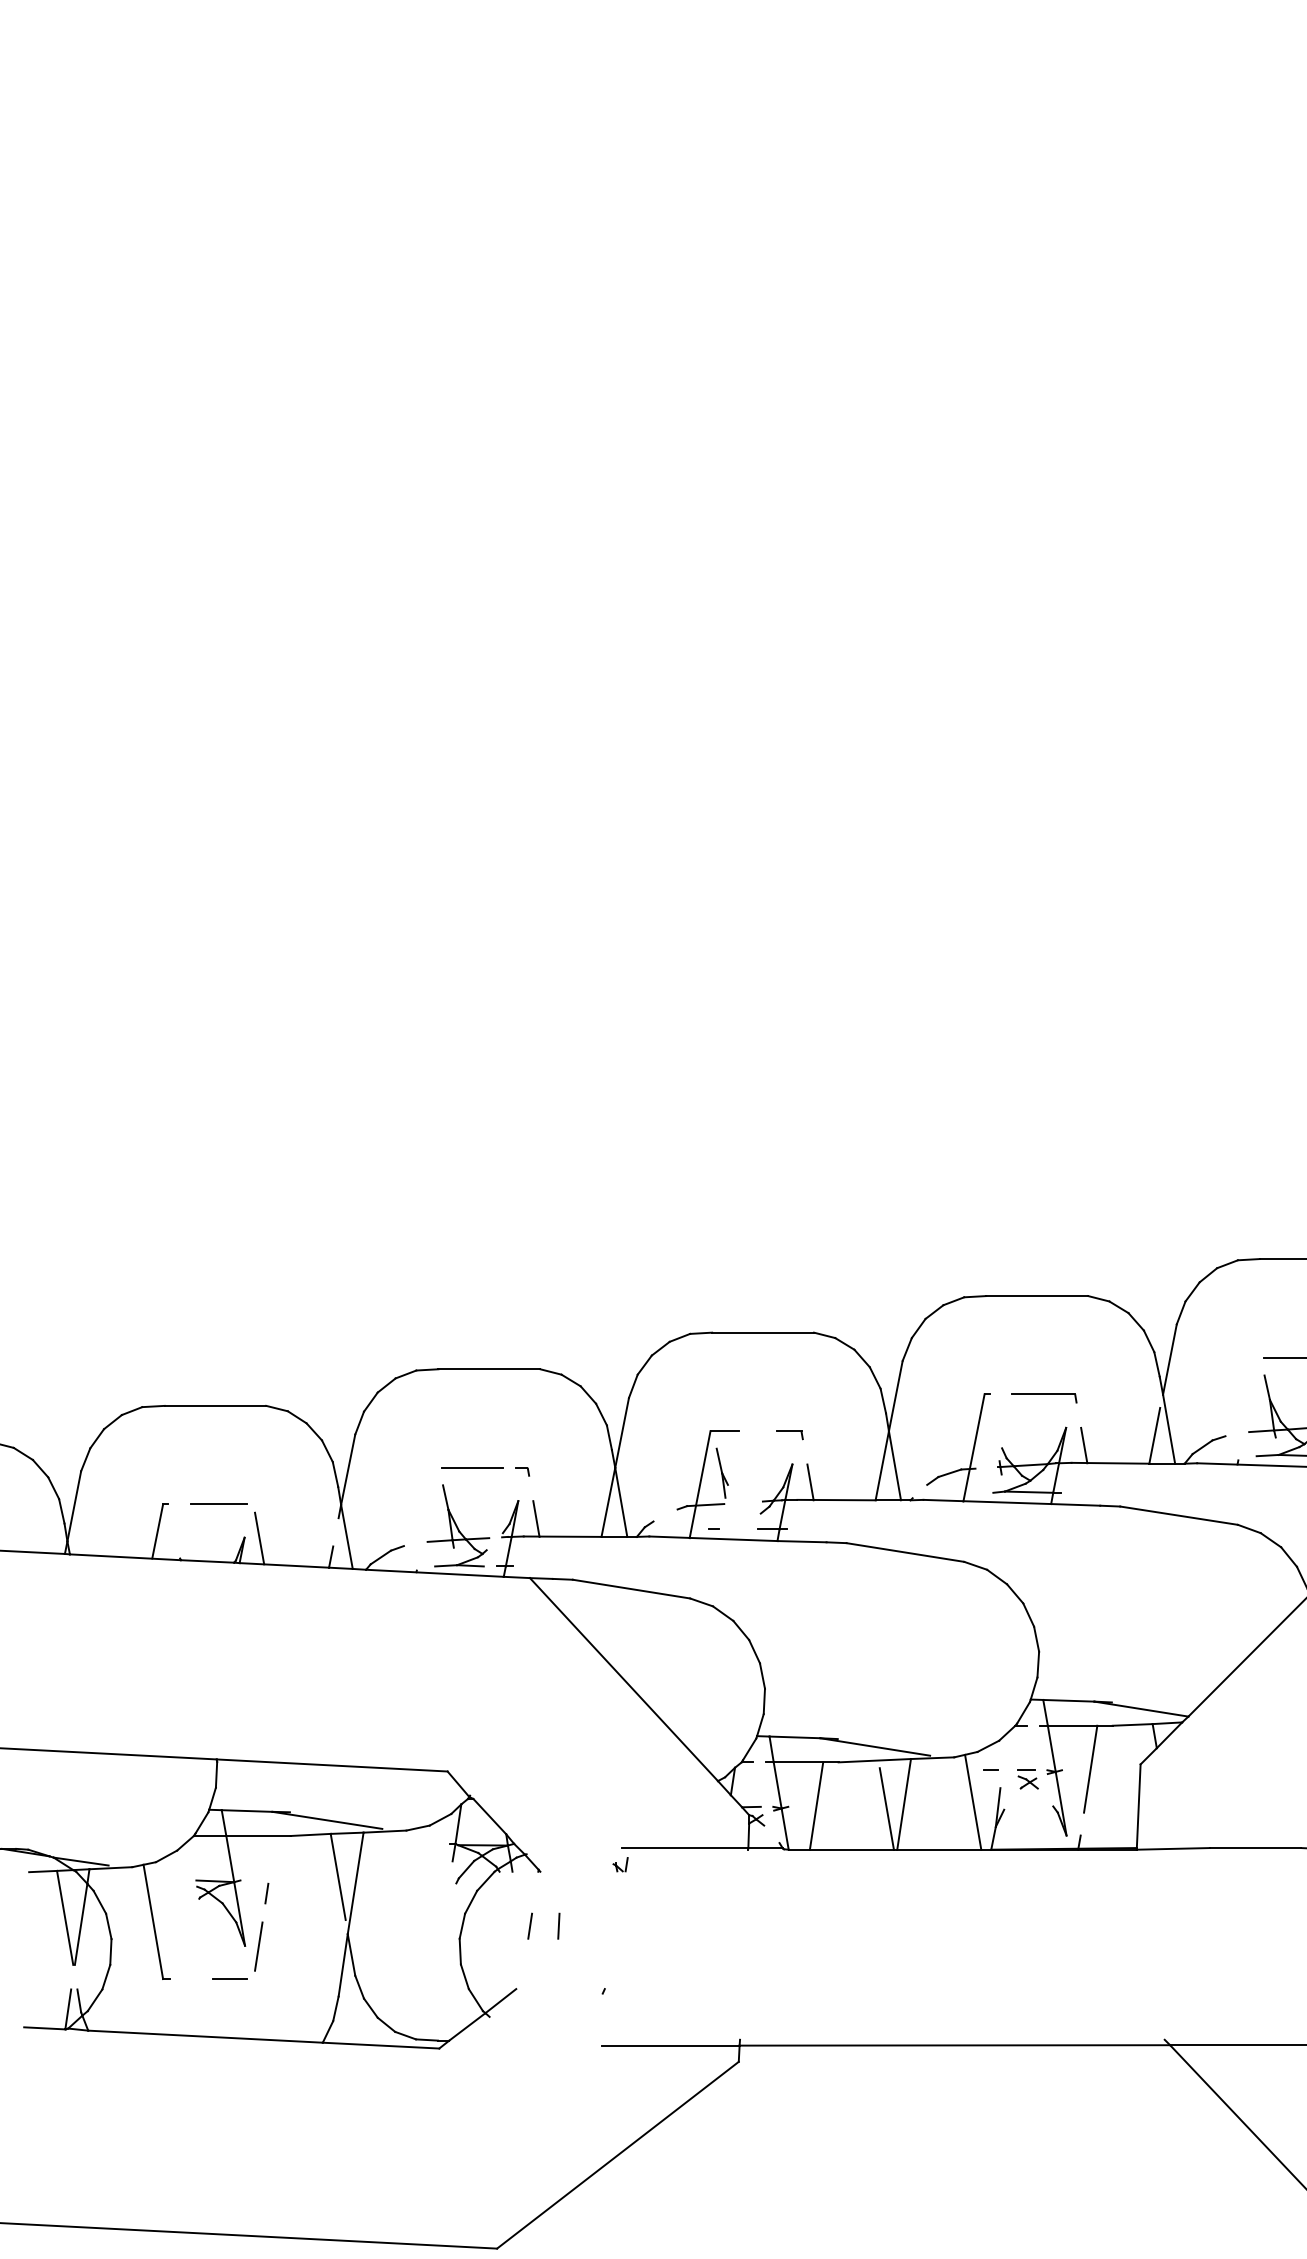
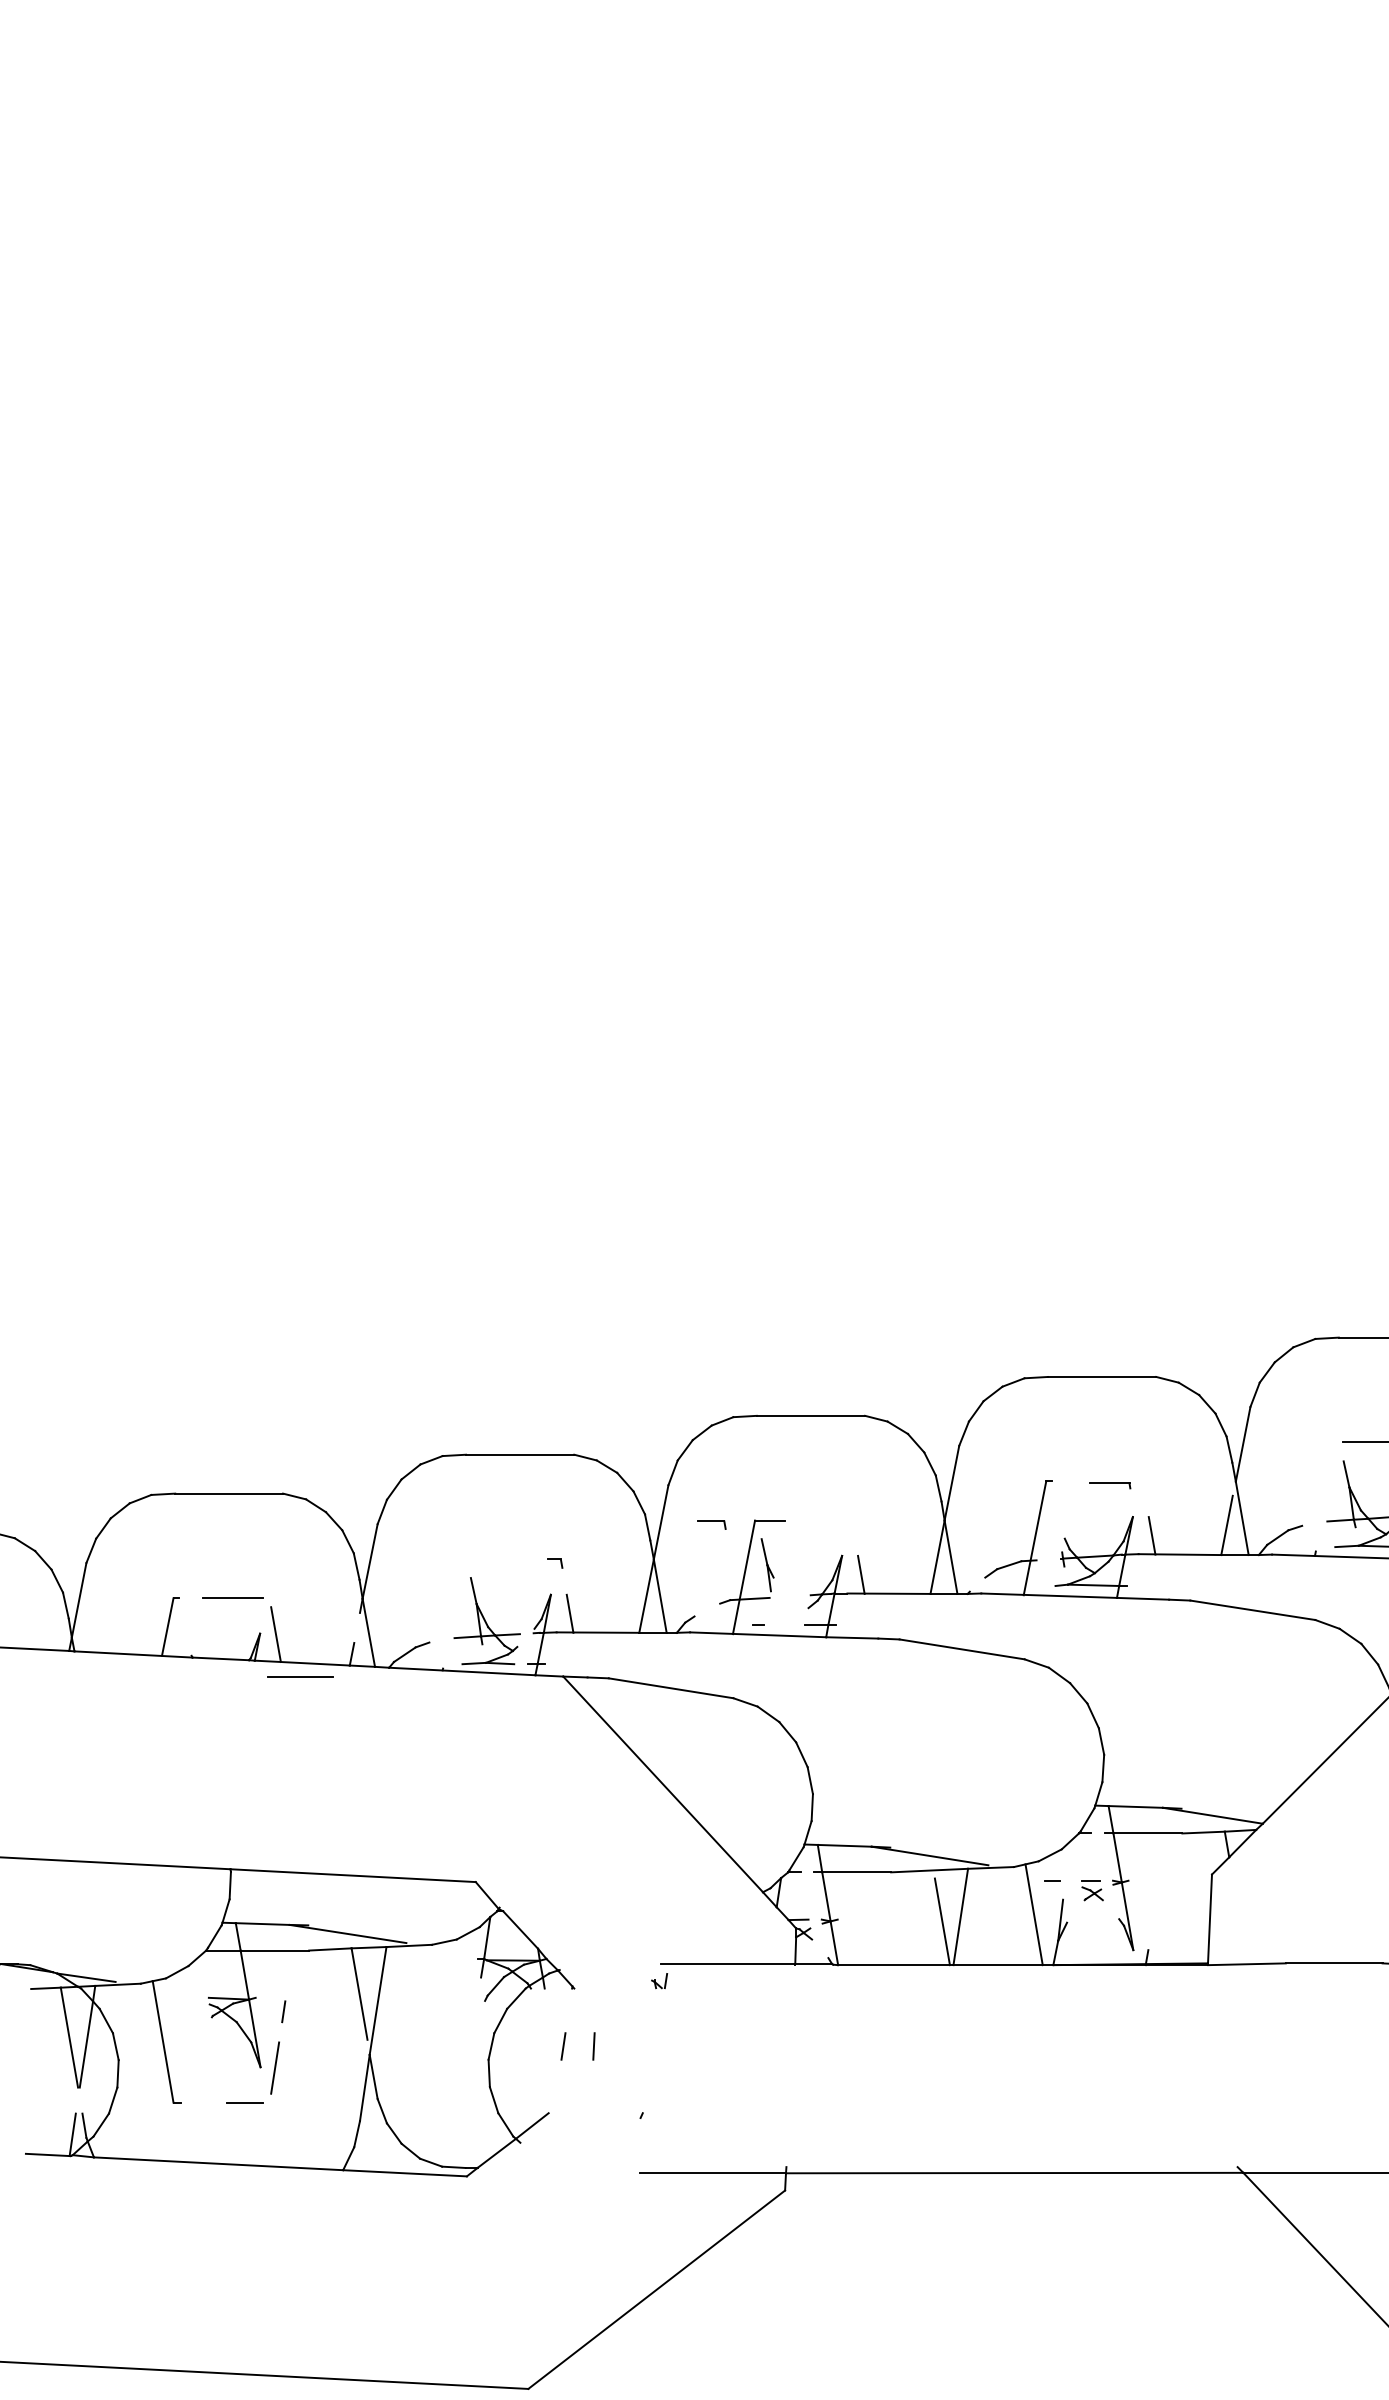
part: (1044, 1398) -> (1109, 1485), size x0.6
part: (789, 1435) -> (711, 1525), moved
line: (472, 1467) -> (300, 1677), moved
line: (1090, 1768) -> (1158, 1878), removed
line: (816, 1805) -> (867, 1918), removed

